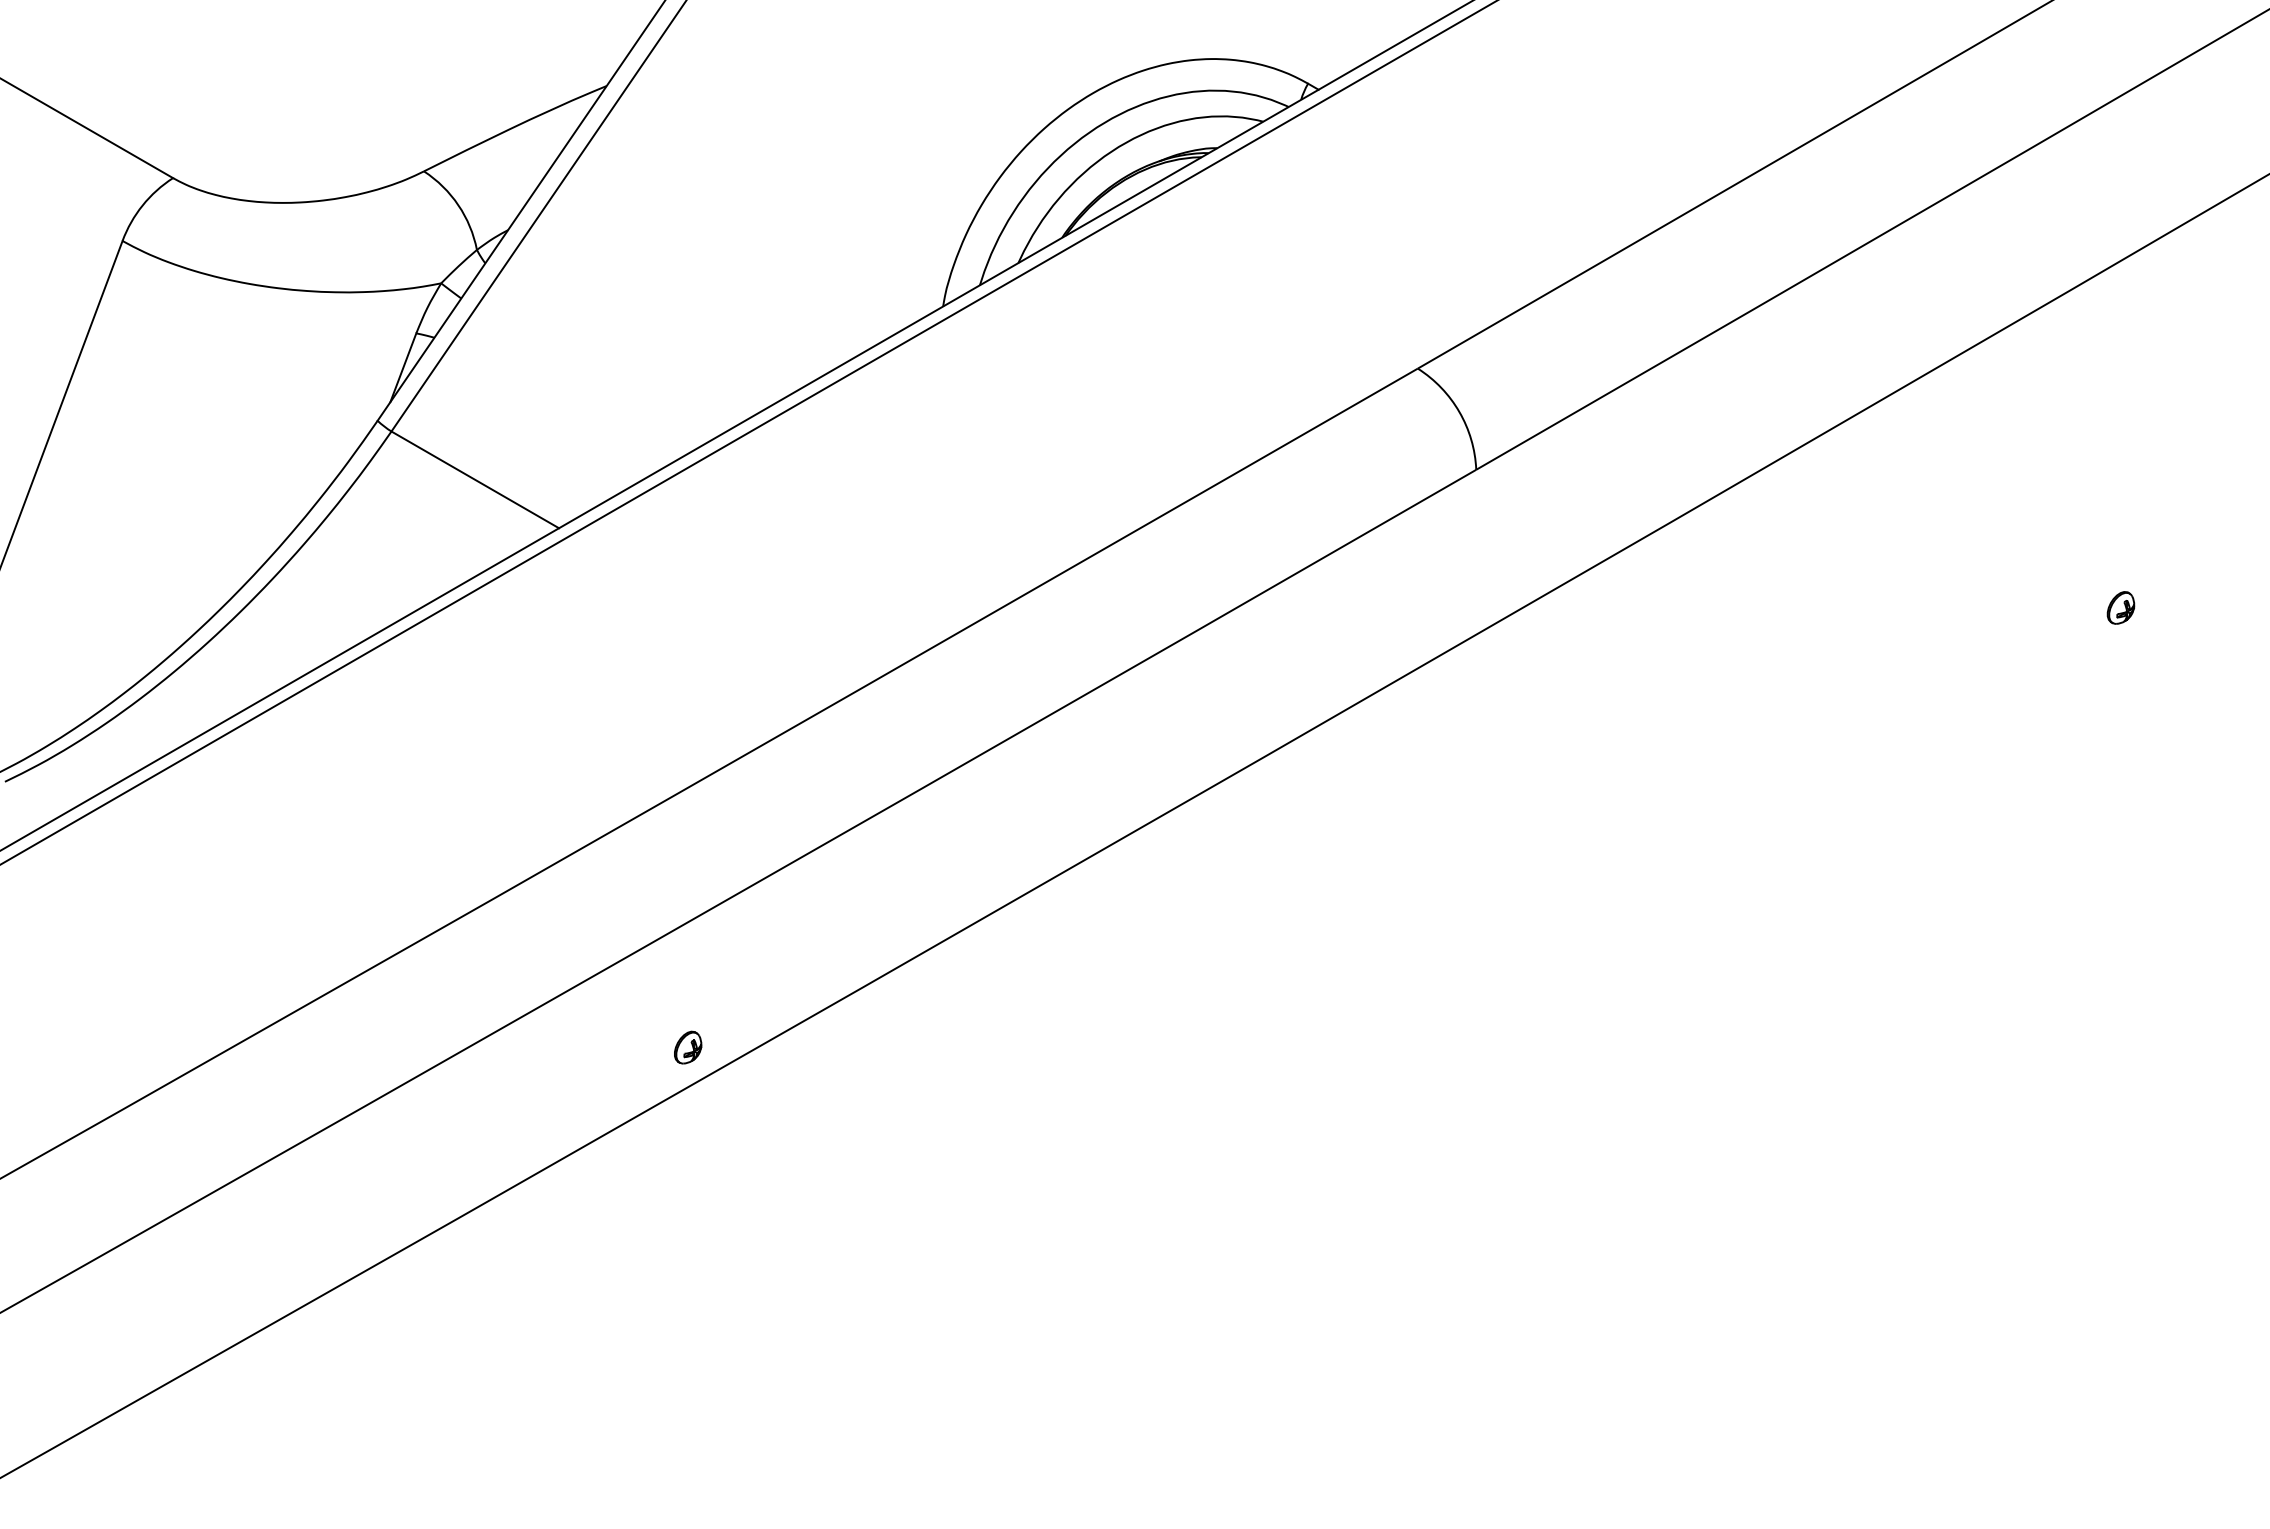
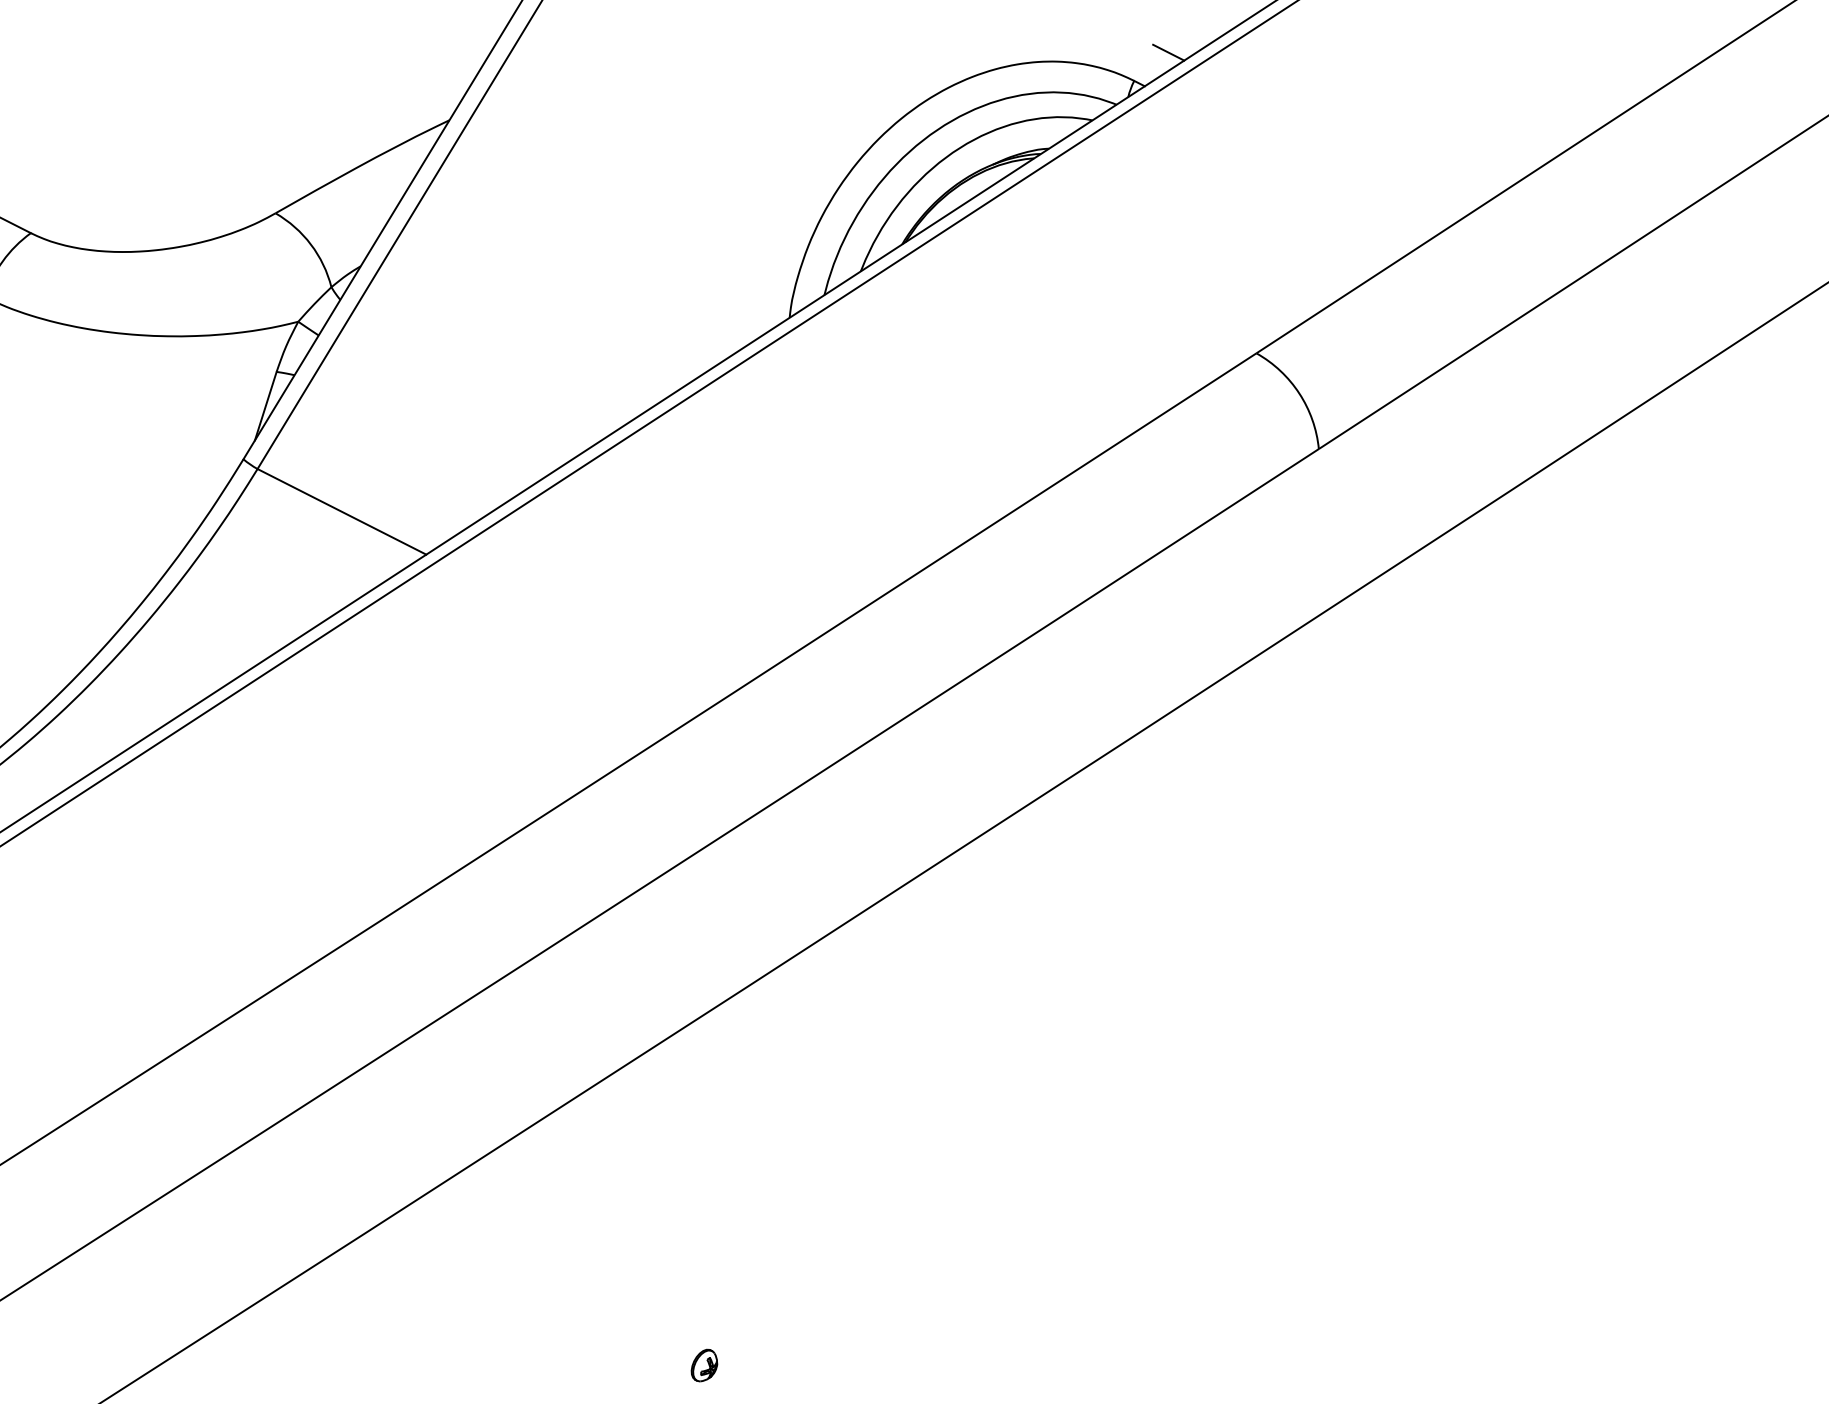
line: (1344, 56) -> (1168, 52), added
part: (688, 1047) -> (704, 1365), moved

